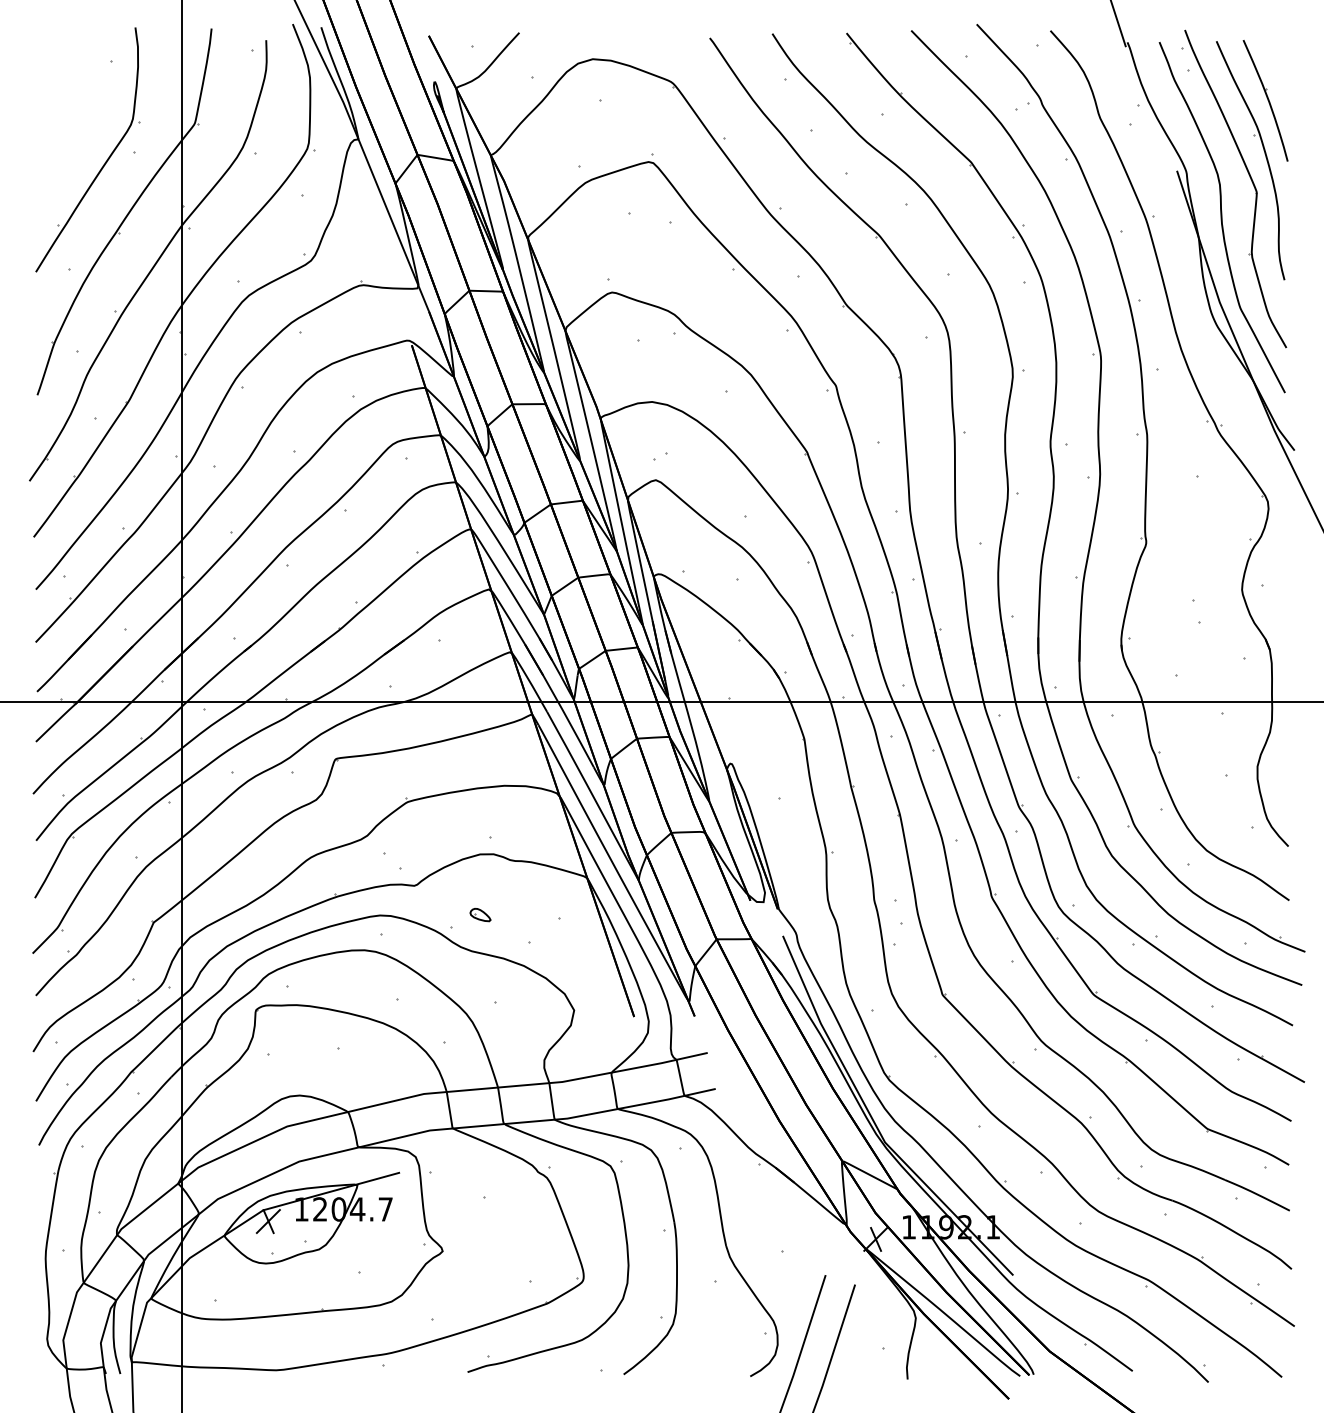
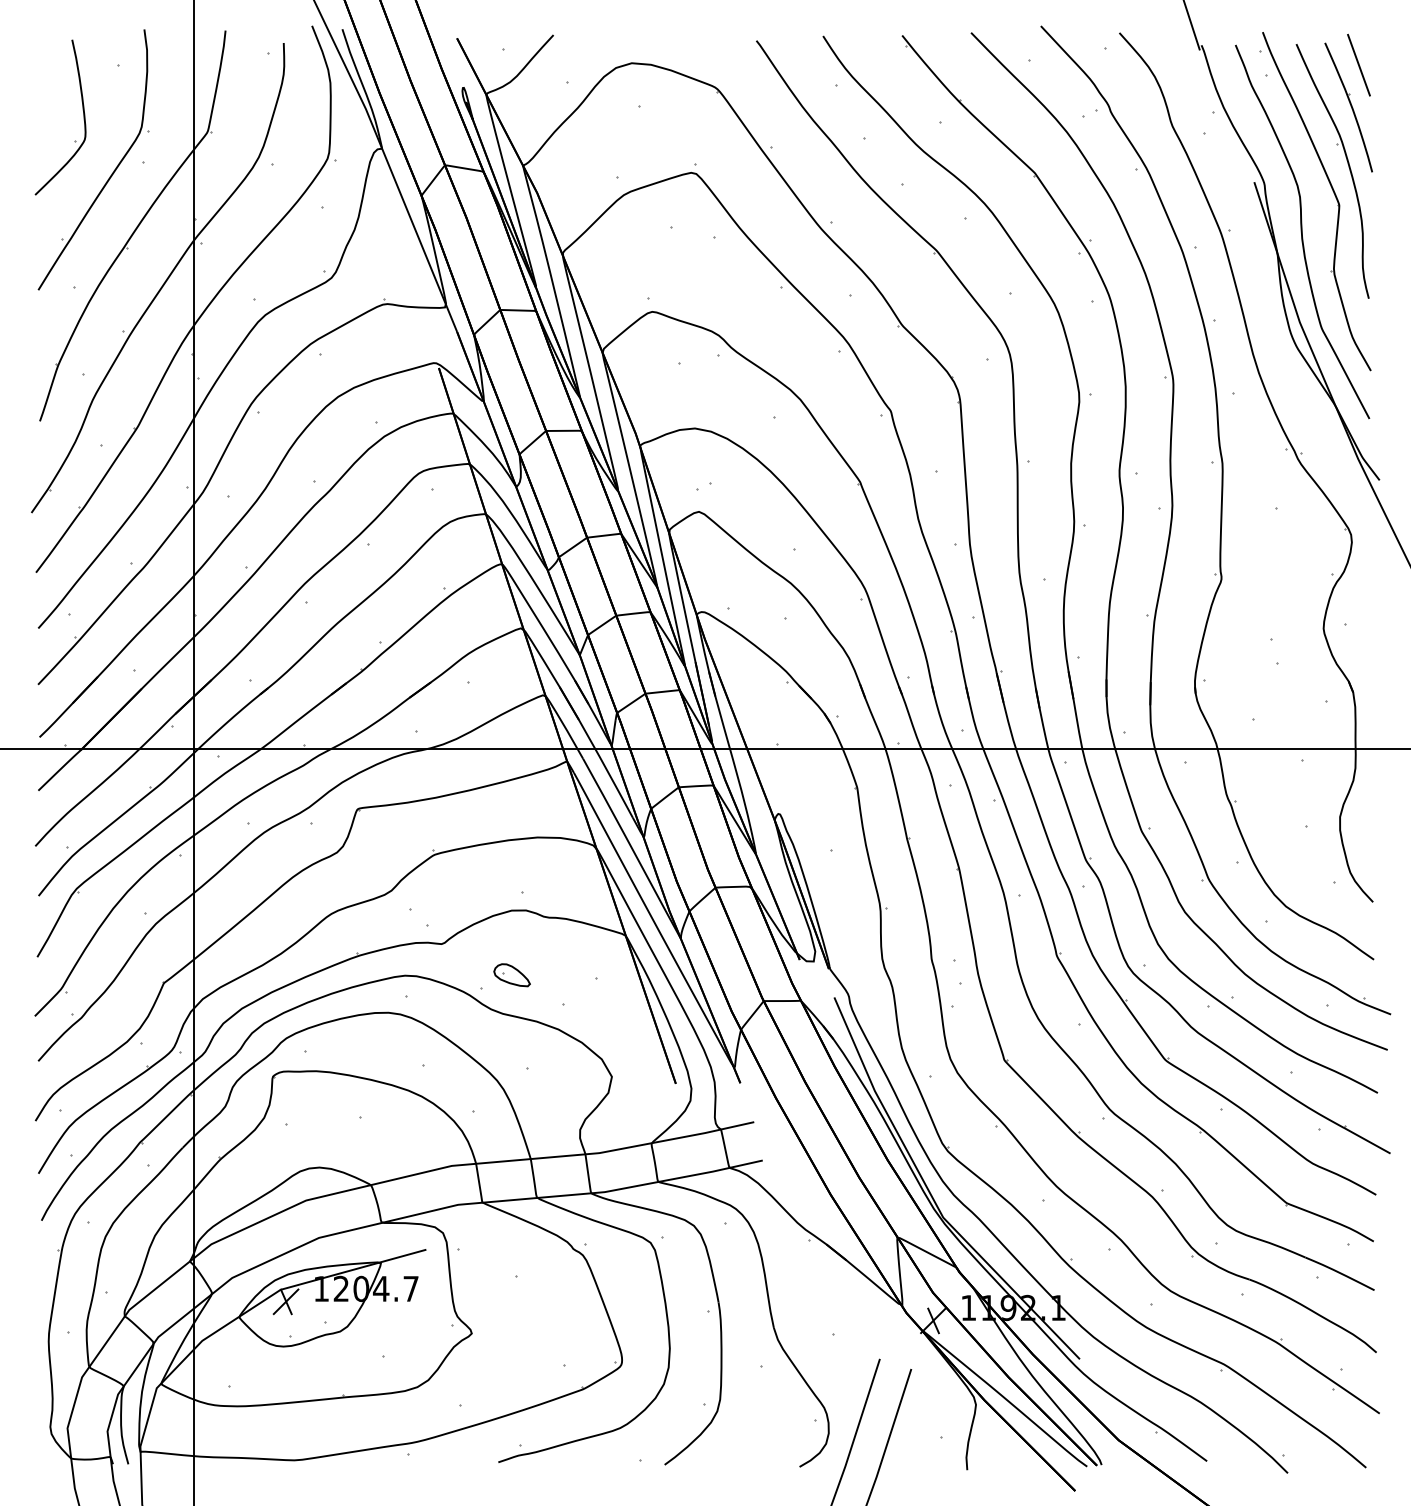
line: (1275, 60) -> (1359, 64), added
part: (77, 105) -> (82, 112), added
part: (480, 914) -> (512, 974), size x1.67

